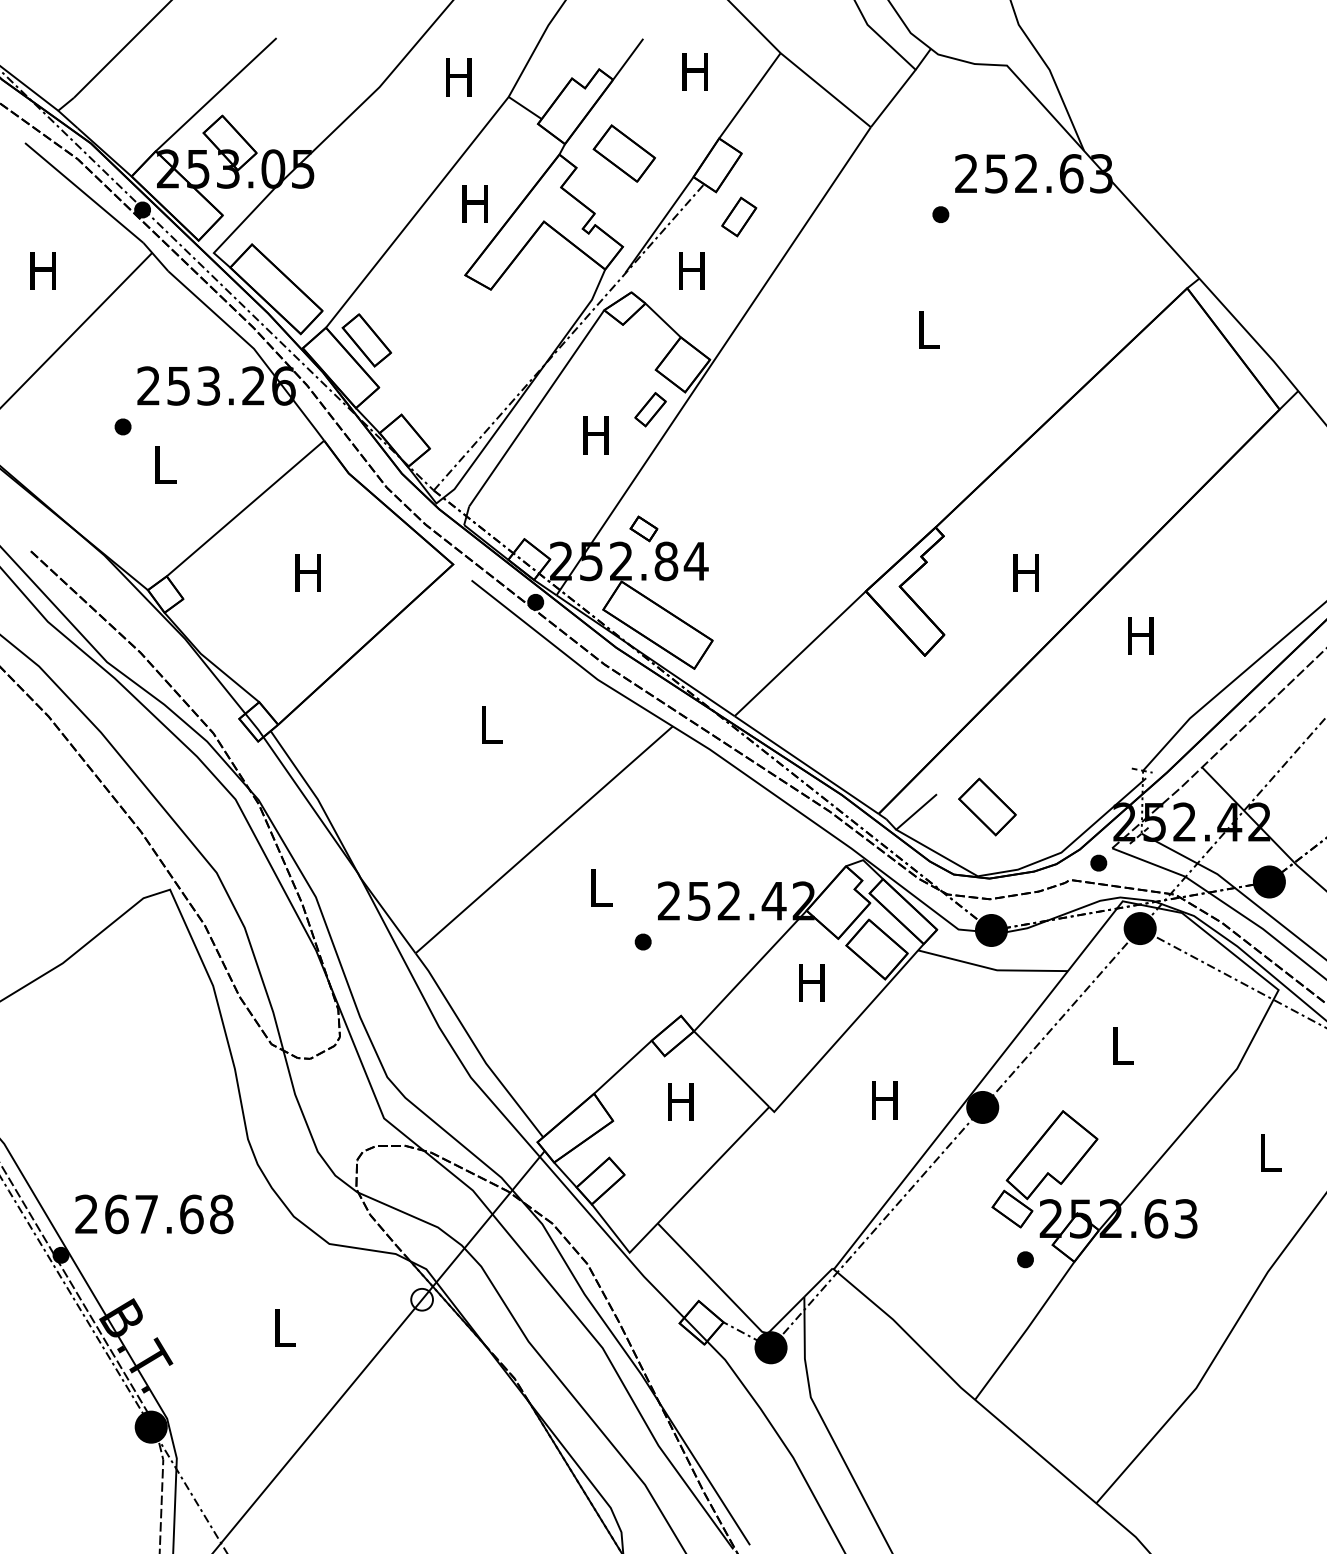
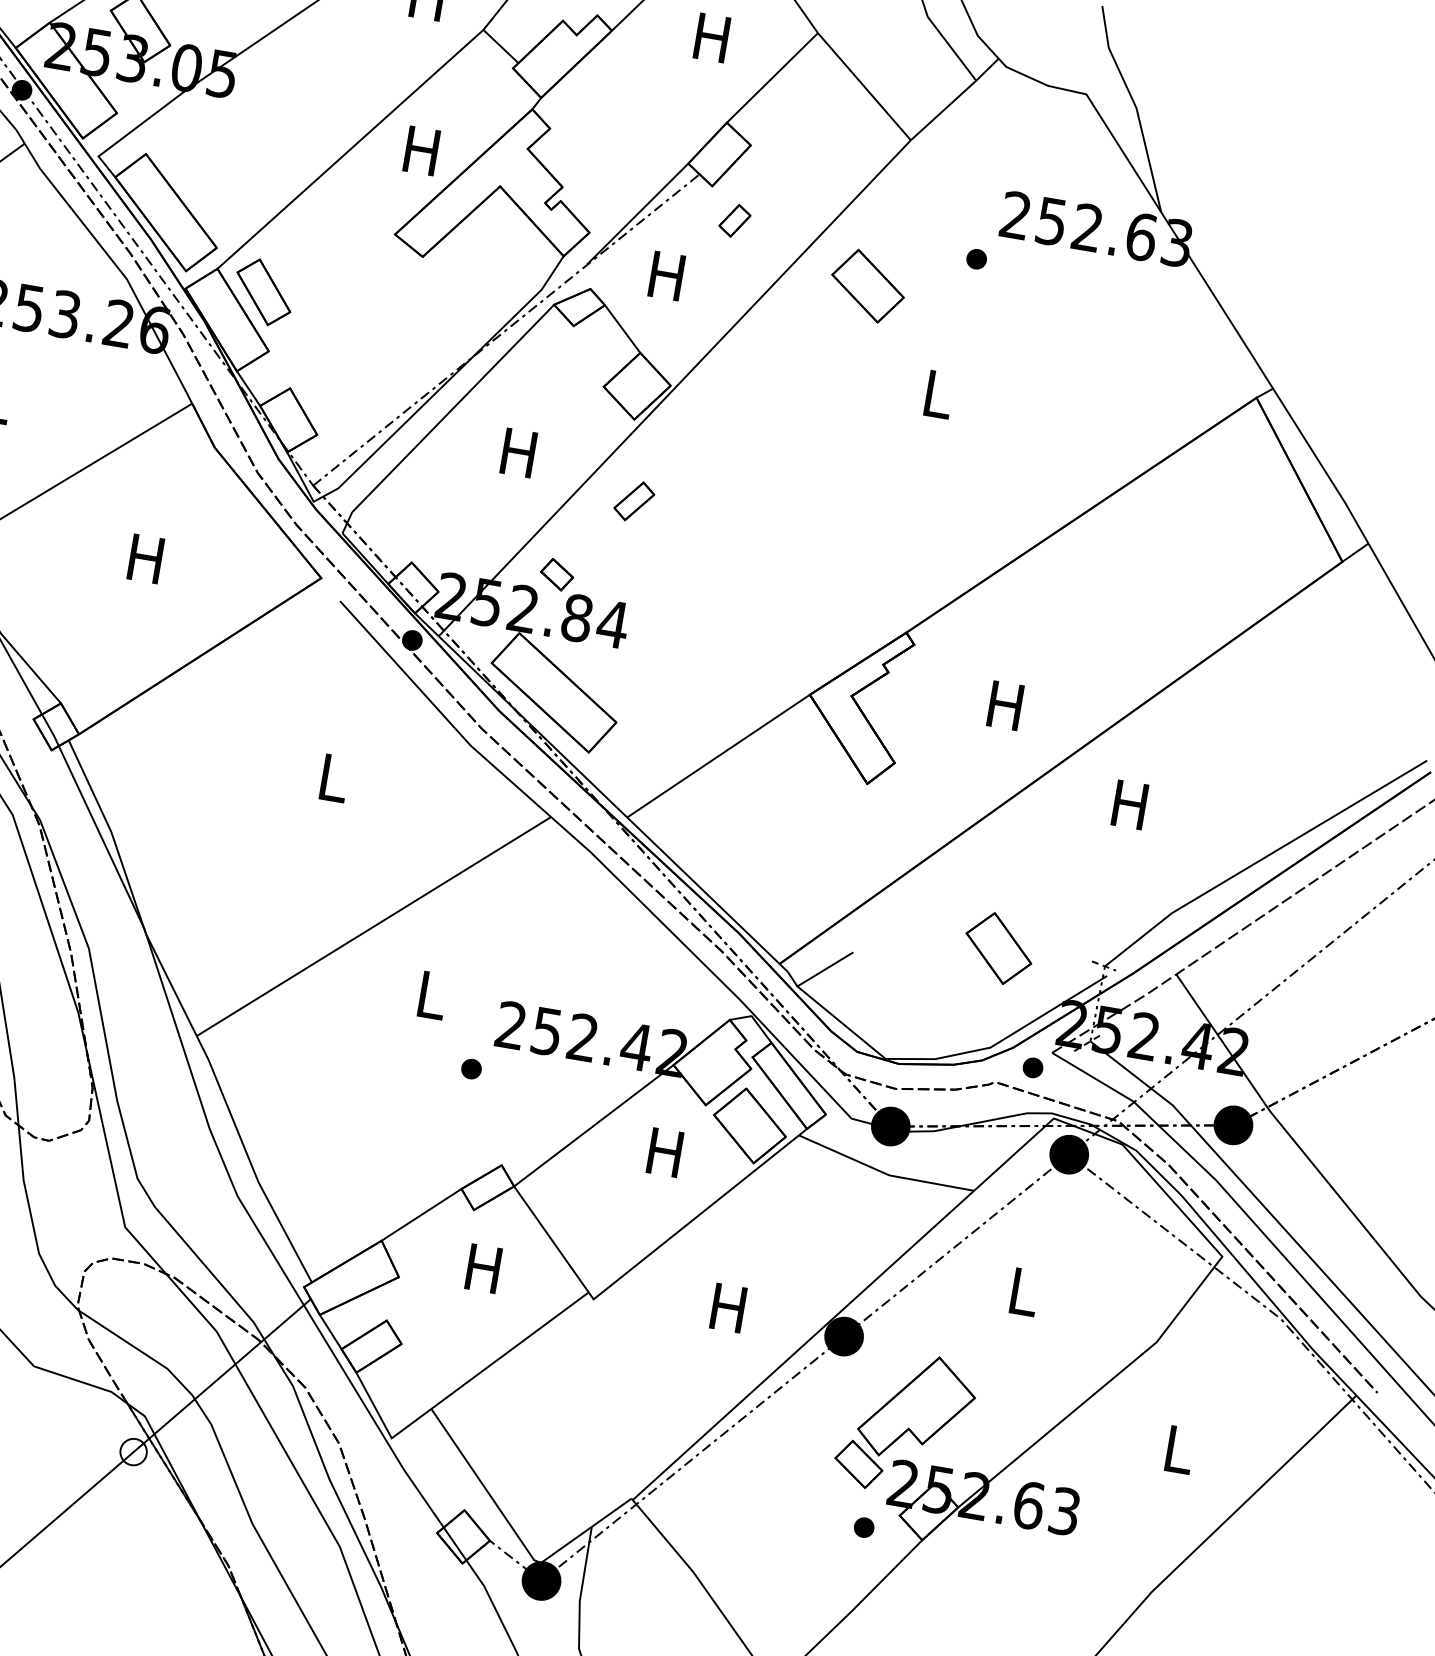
part: (623, 153) -> (866, 285), moved
part: (739, 216) -> (735, 220), size x0.7
part: (650, 409) -> (634, 501), moved
part: (987, 806) -> (999, 947), moved

